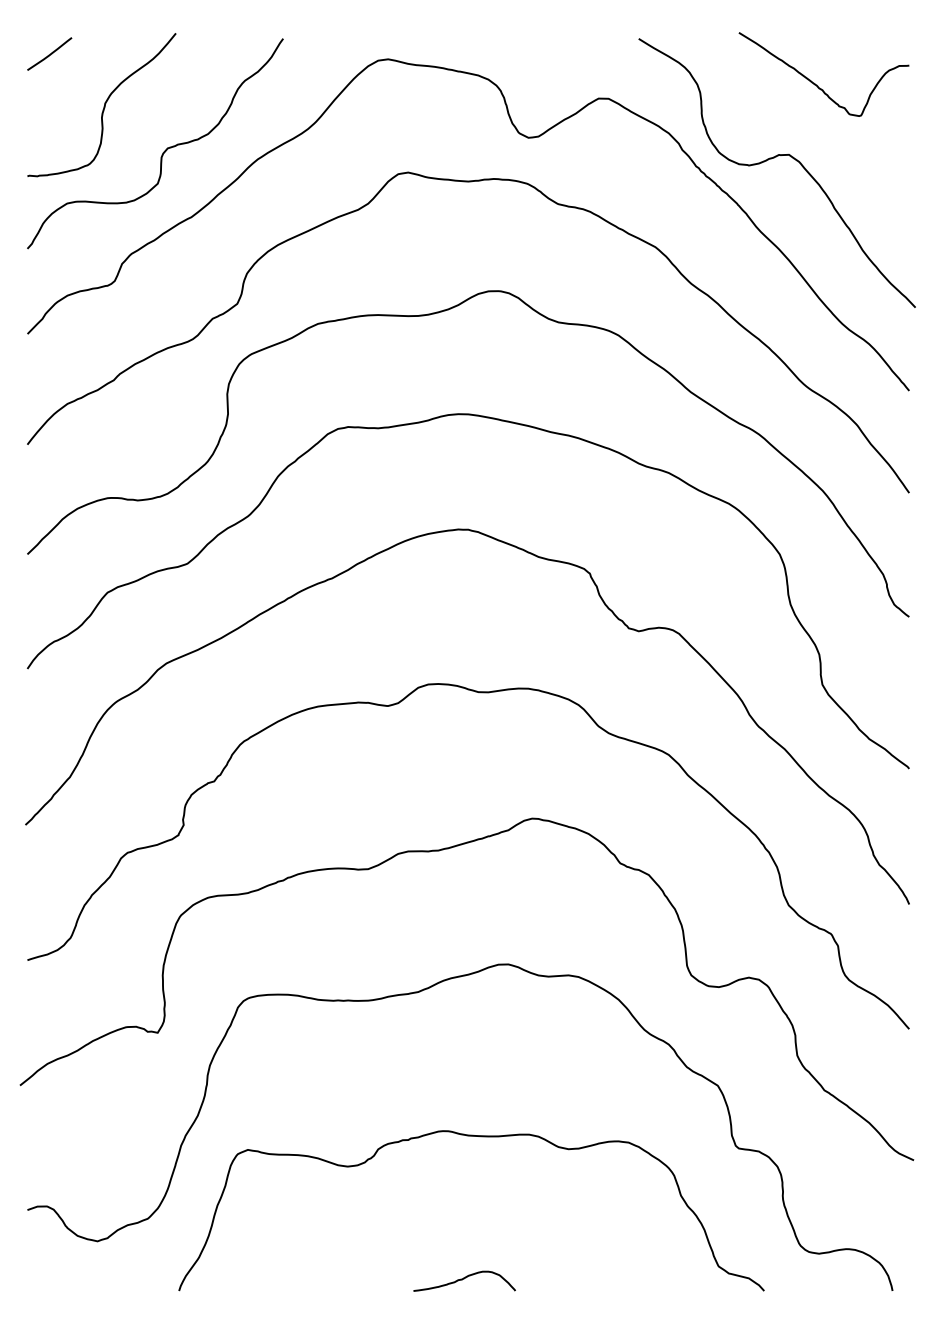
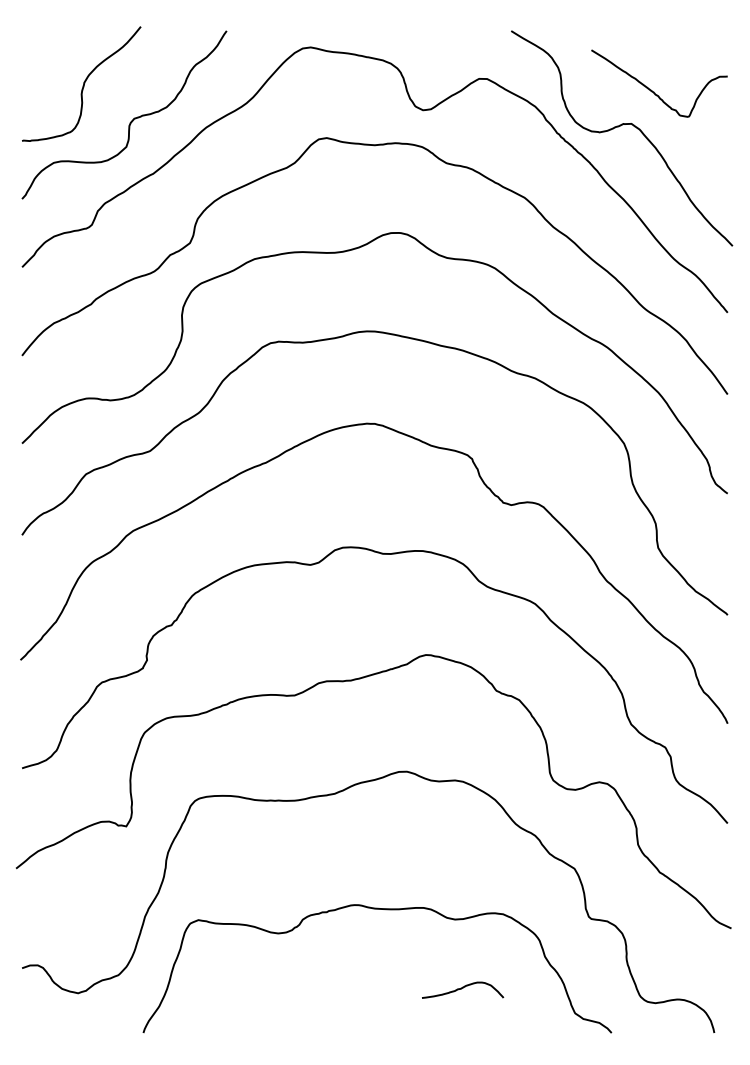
line: (50, 53) -> (40, 42), removed
curve: (817, 84) -> (654, 91), moved
curve: (465, 1279) -> (463, 988), moved

